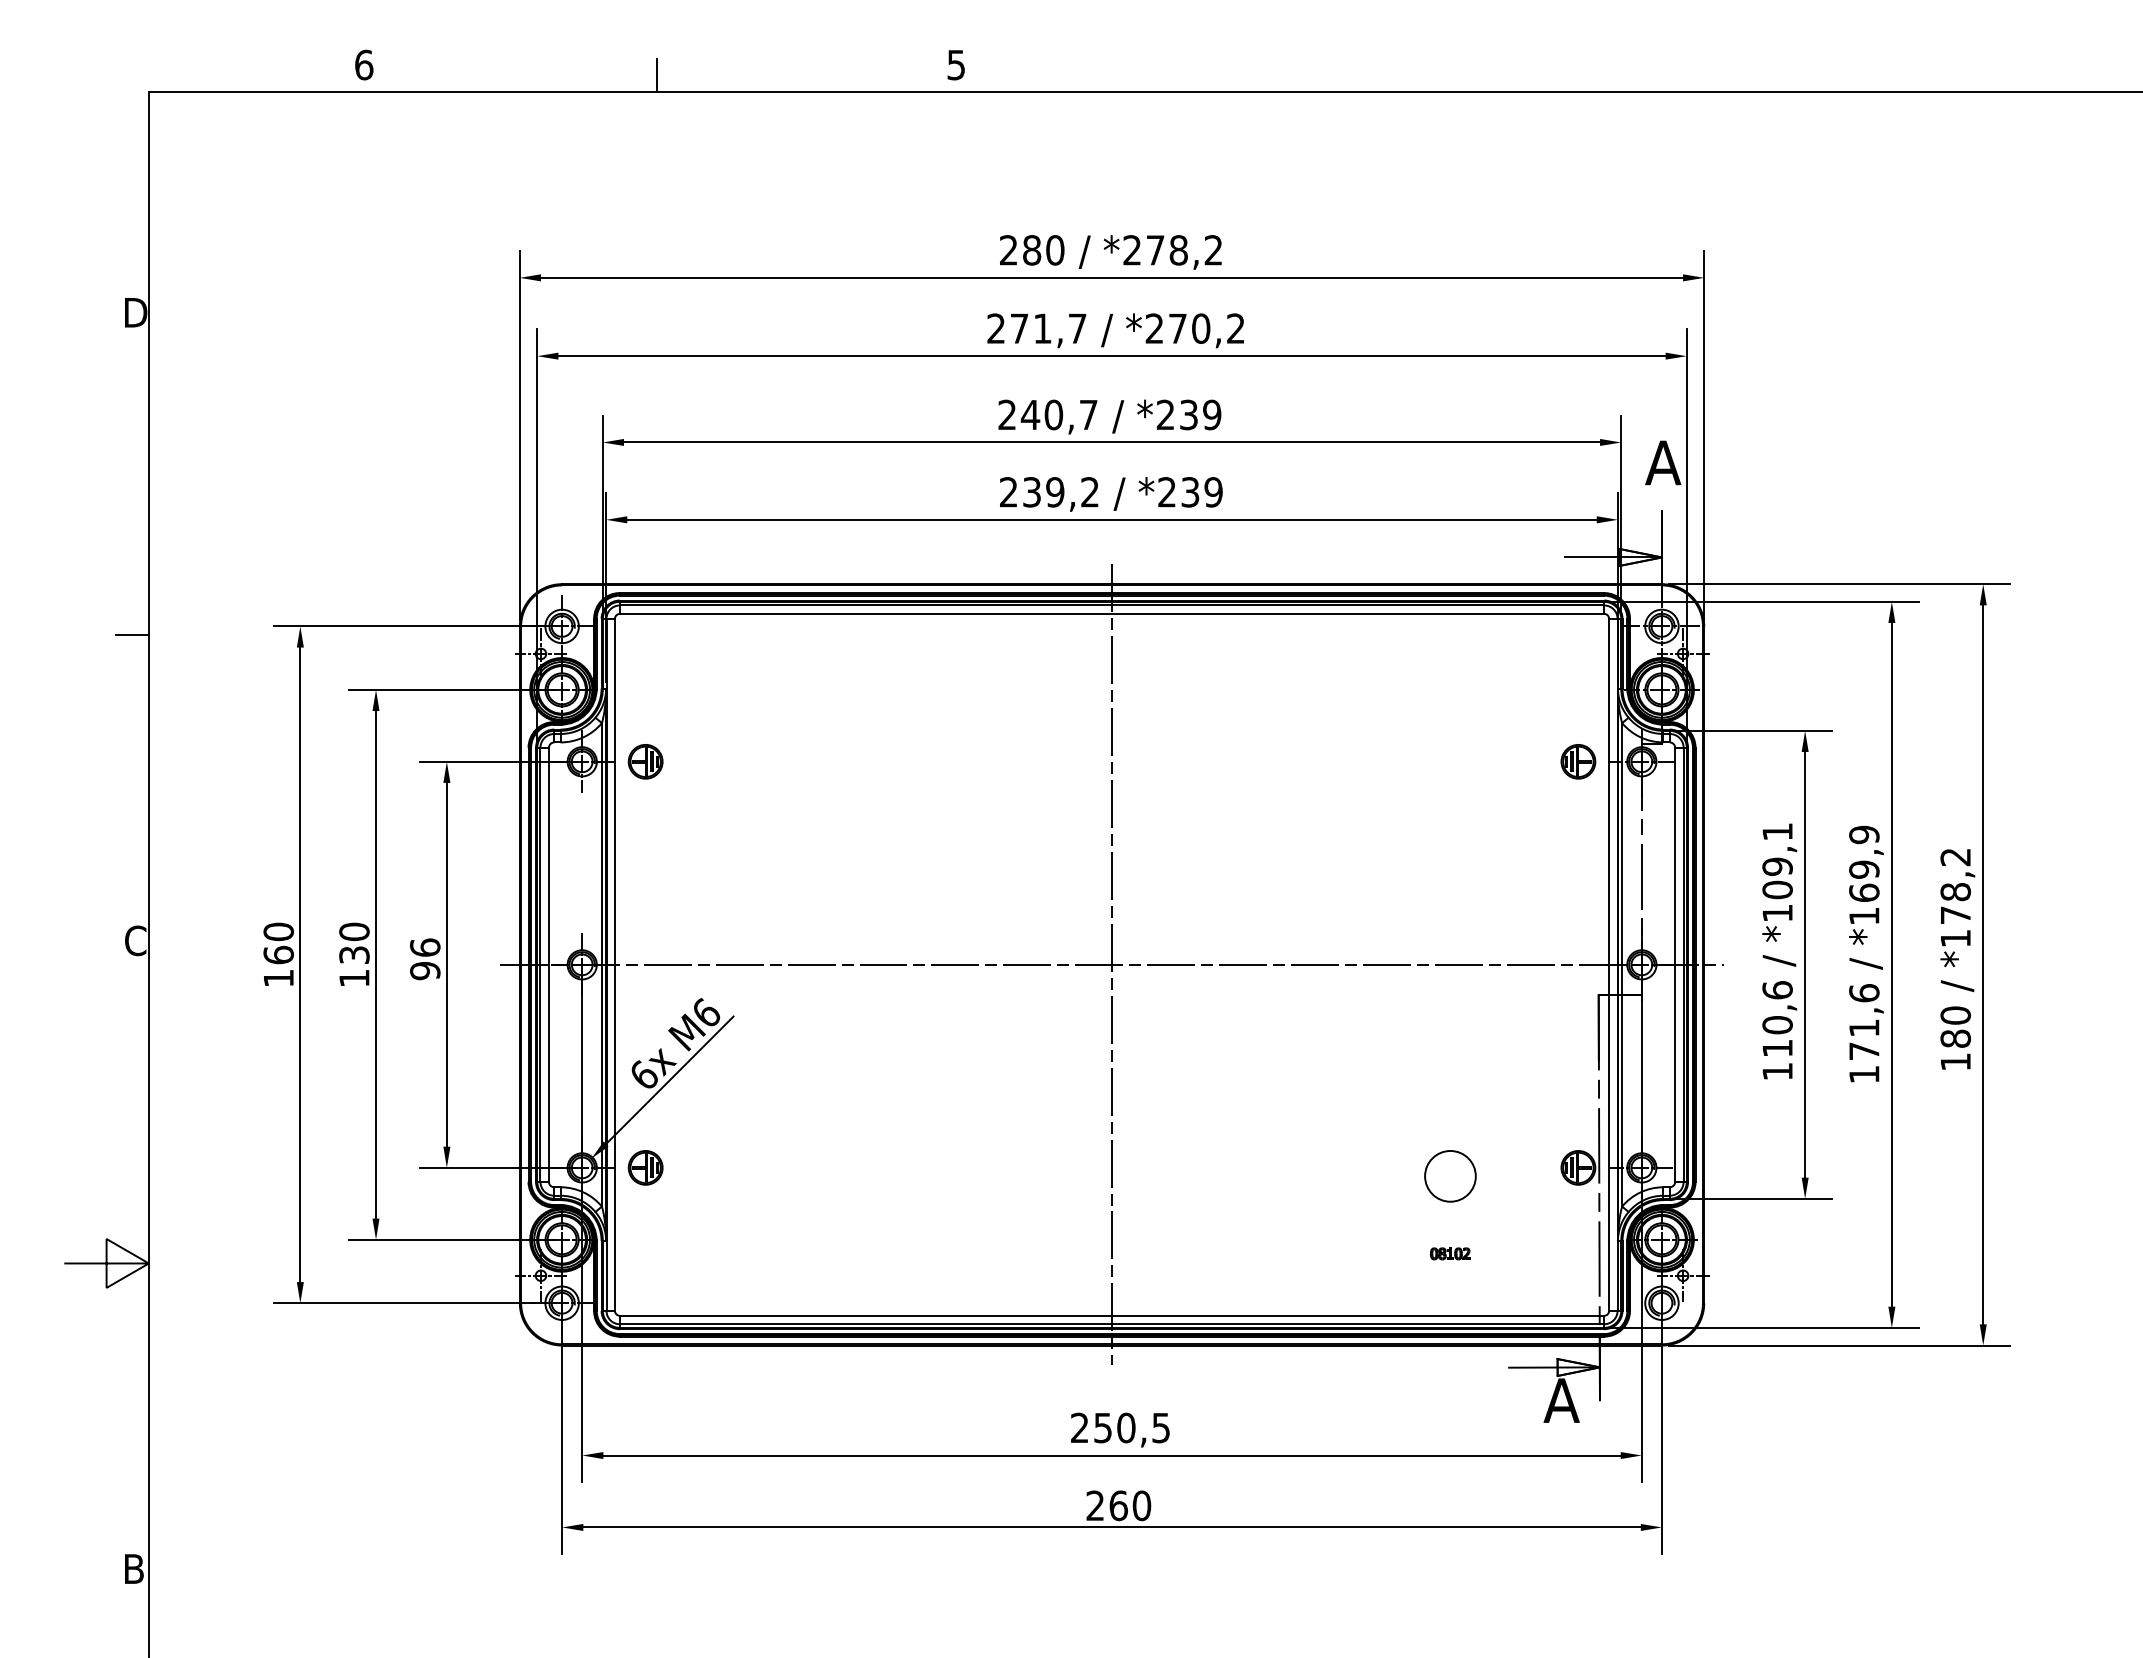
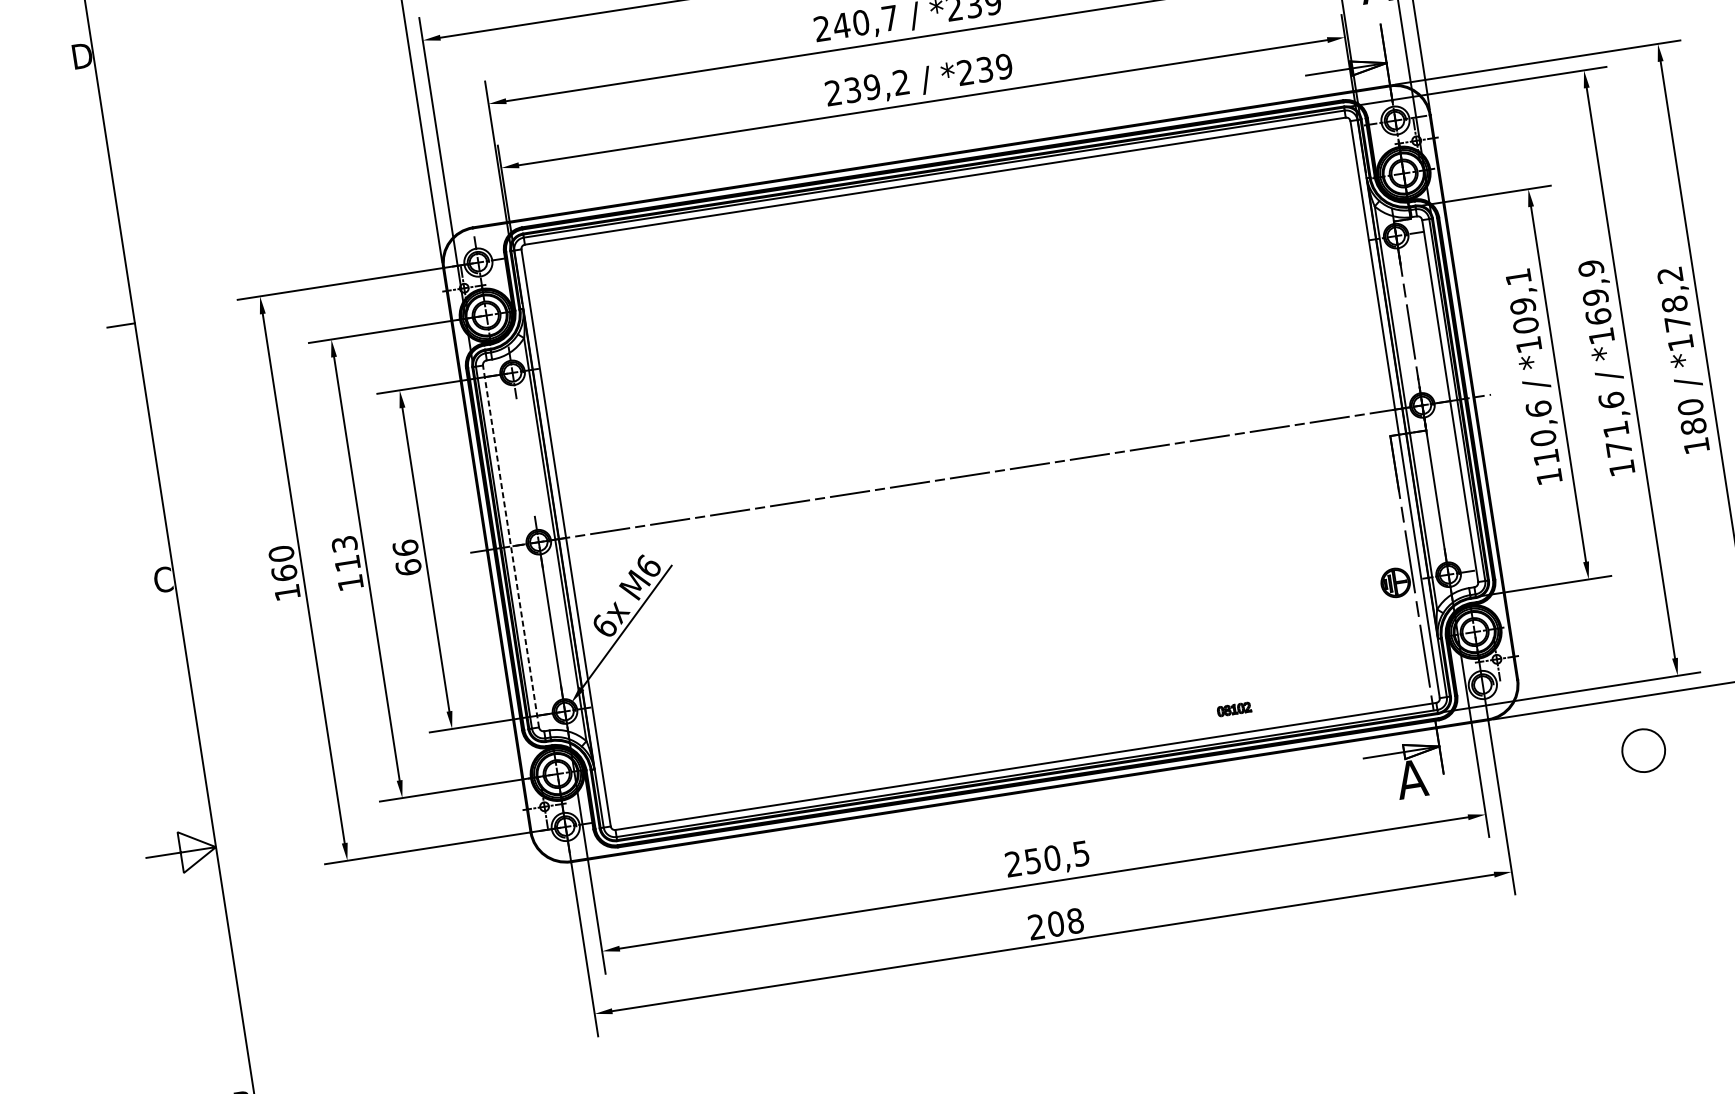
part: (645, 761) -> (565, 364), removed
part: (1578, 761) -> (1343, 244), removed
text: (354, 942) -> (346, 552), 130 -> 113
line: (548, 964) -> (510, 546), solid -> dashed
line: (1112, 964) -> (980, 473), removed
text: (425, 970) -> (408, 567), 96 -> 66
part: (645, 1167) -> (617, 703), removed
circle: (1450, 1176) -> (1643, 750), moved
part: (1450, 1253) -> (1234, 709), moved
text: (1130, 1505) -> (1065, 922), 260 -> 208

